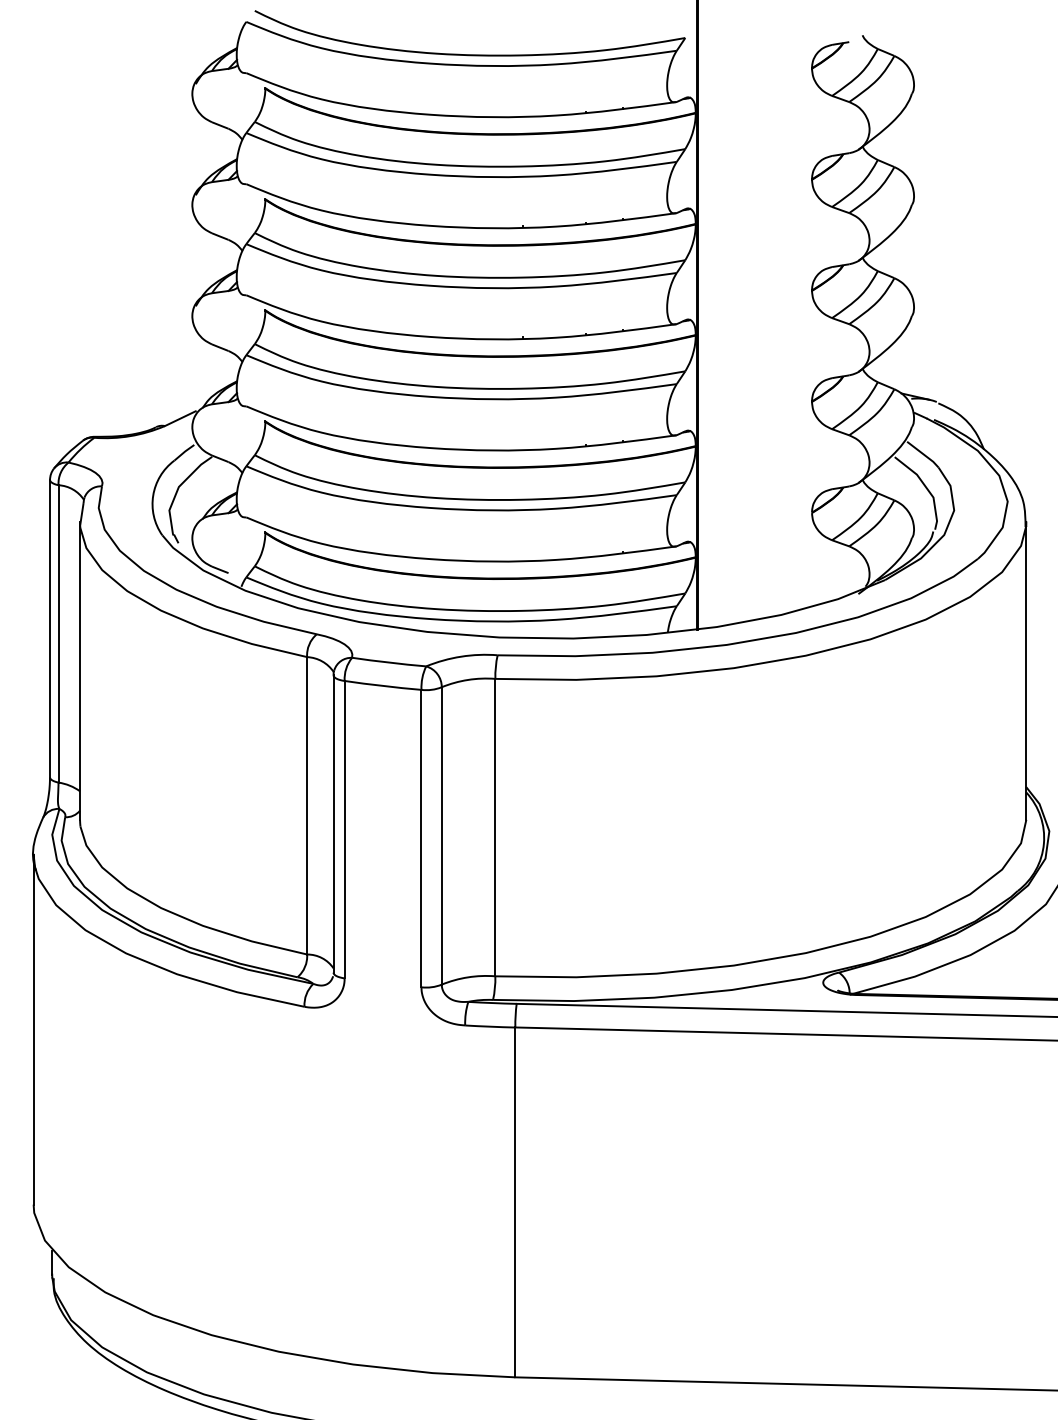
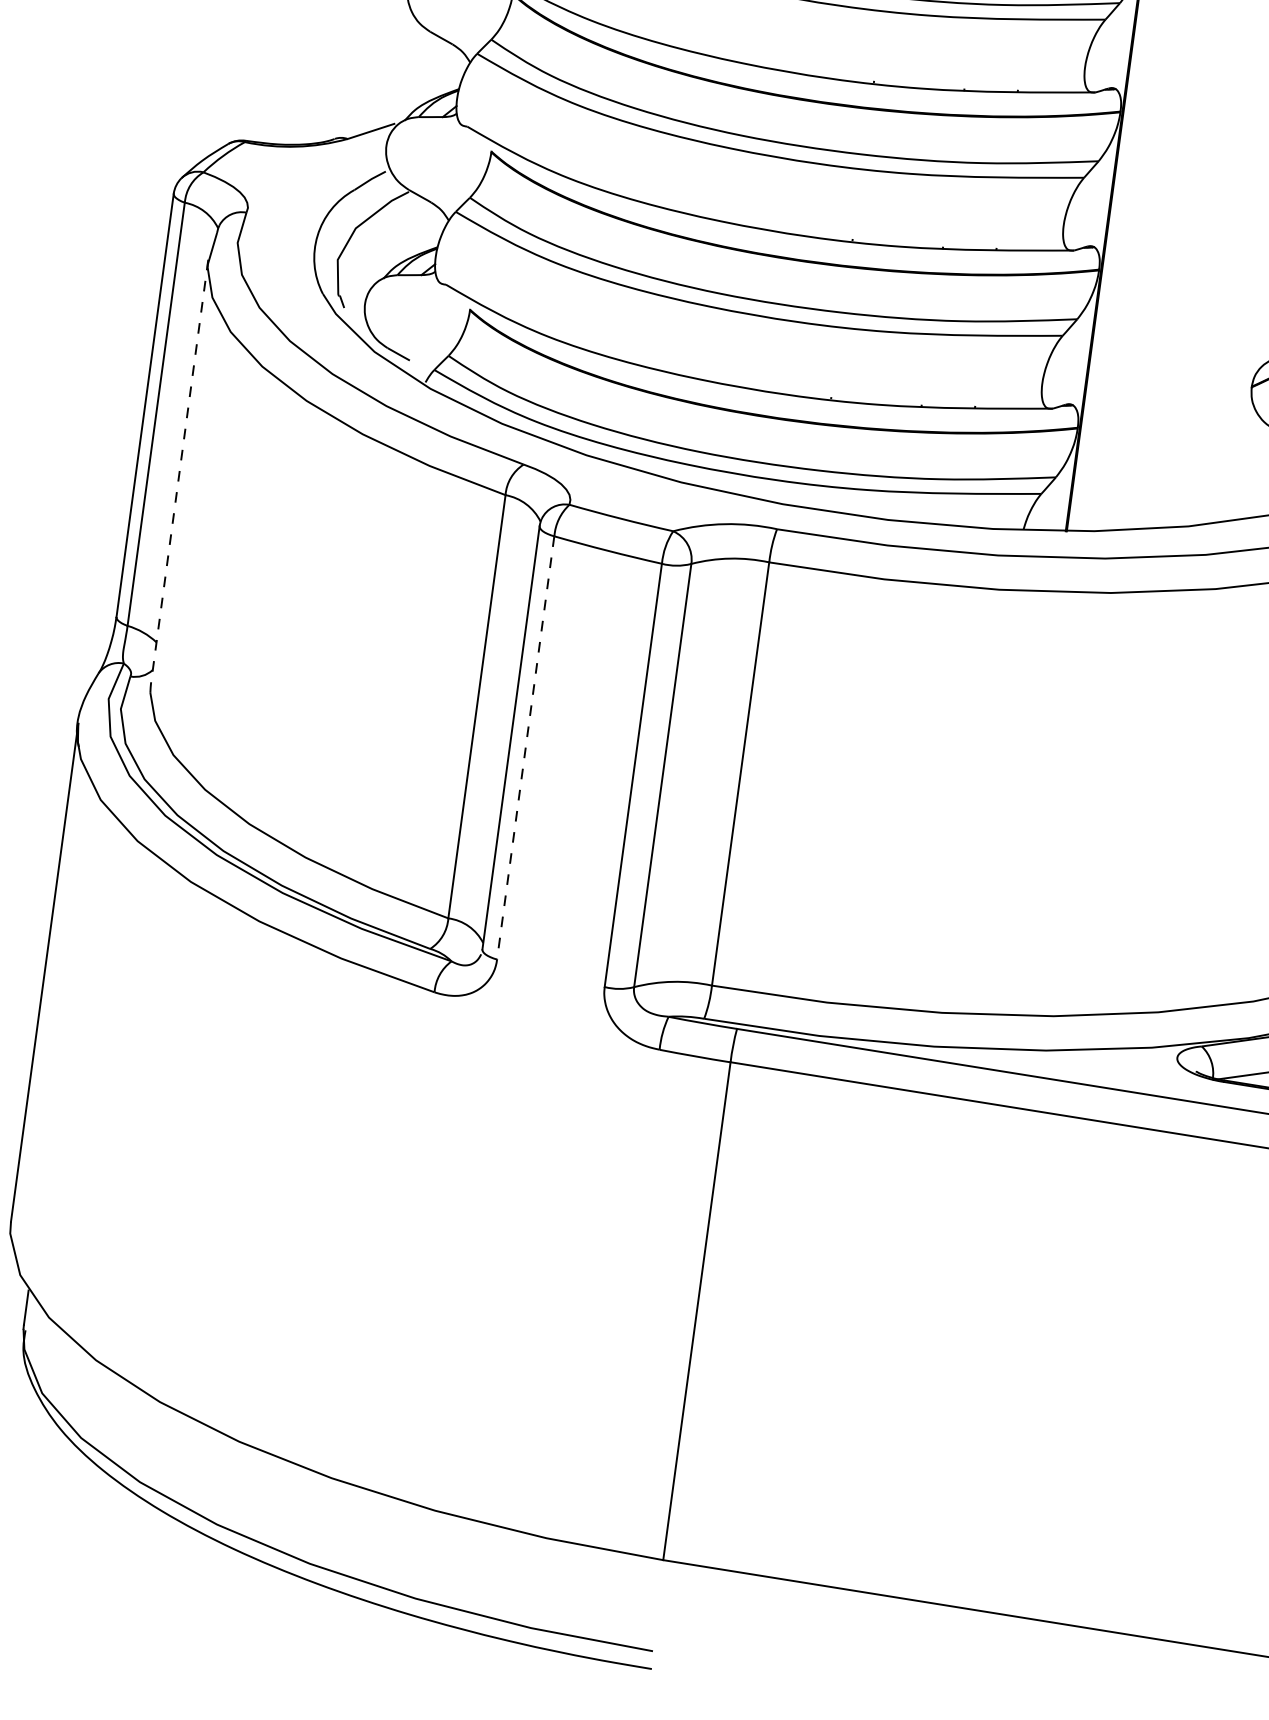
line: (80, 671) -> (180, 472), solid -> dashed
line: (344, 829) -> (525, 747), solid -> dashed

